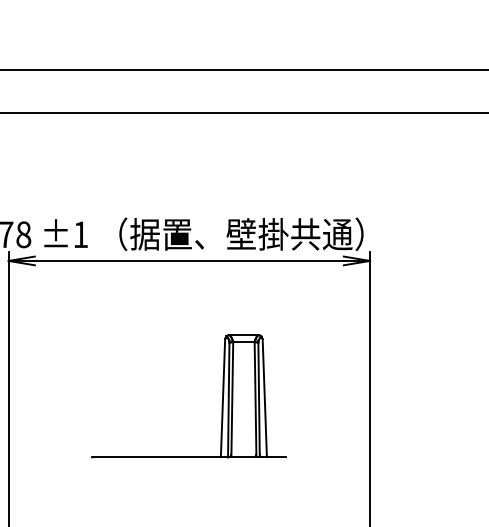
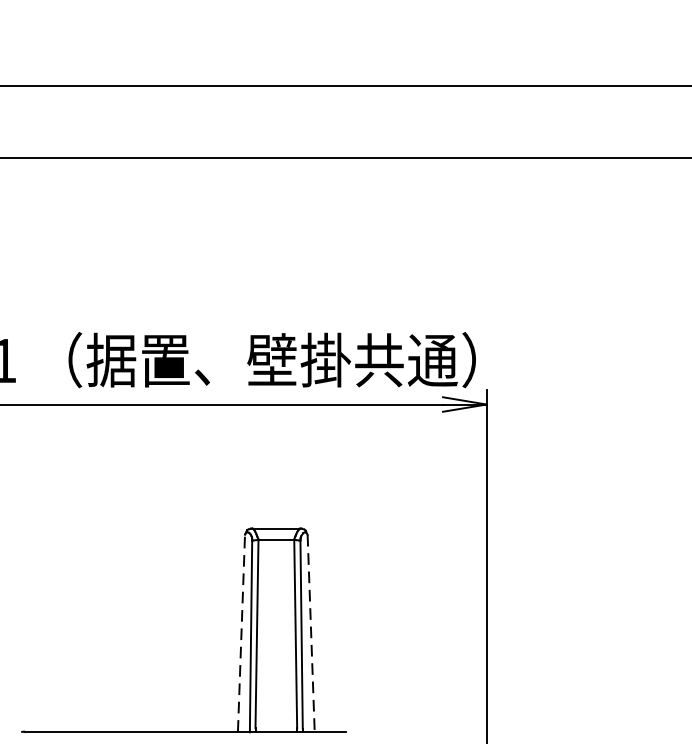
line: (223, 397) -> (242, 632), solid -> dashed
line: (264, 398) -> (310, 633), solid -> dashed

